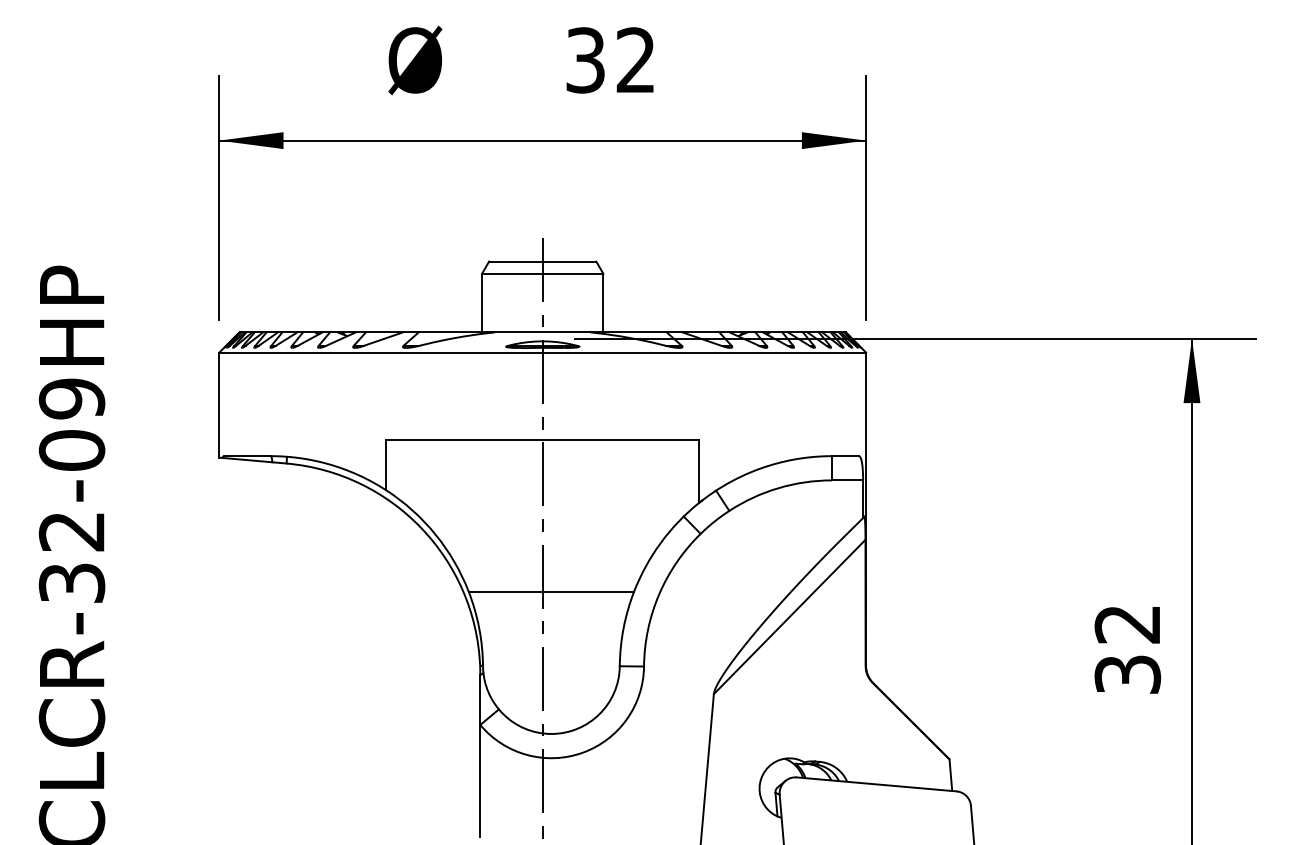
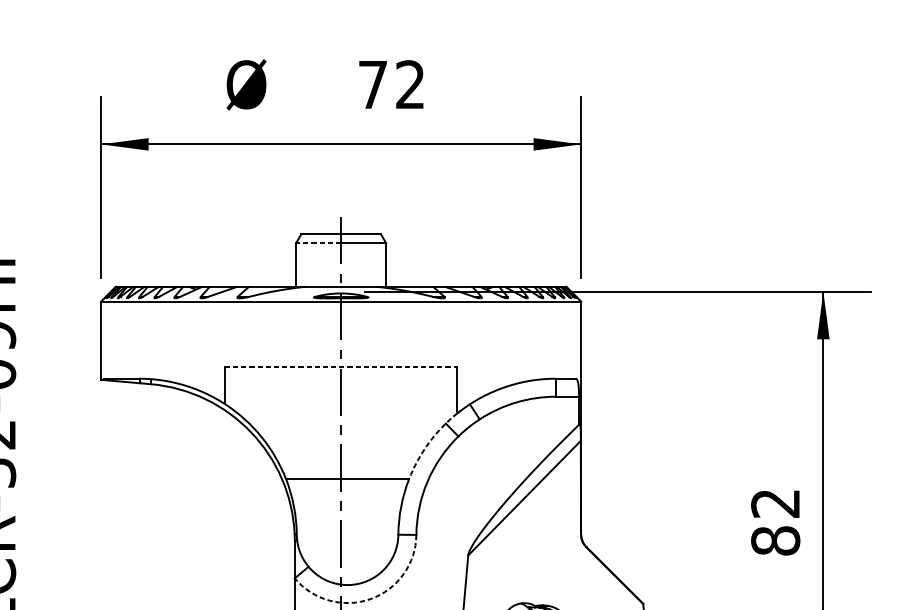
text: (585, 60) -> (372, 84), 32 -> 72
line: (511, 273) -> (317, 243), solid -> dashed
line: (542, 439) -> (340, 366), solid -> dashed
arc: (660, 542) -> (428, 442), solid -> dashed
text: (1127, 674) -> (775, 540), 32 -> 82
arc: (582, 752) -> (370, 598), solid -> dashed

